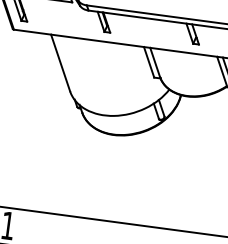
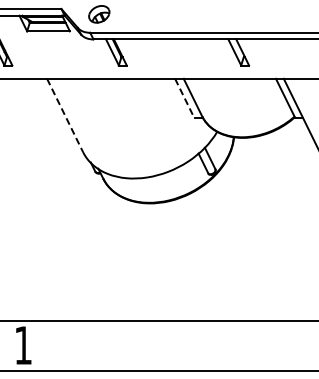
line: (60, 63) -> (65, 115), solid -> dashed
line: (149, 63) -> (185, 99), solid -> dashed

